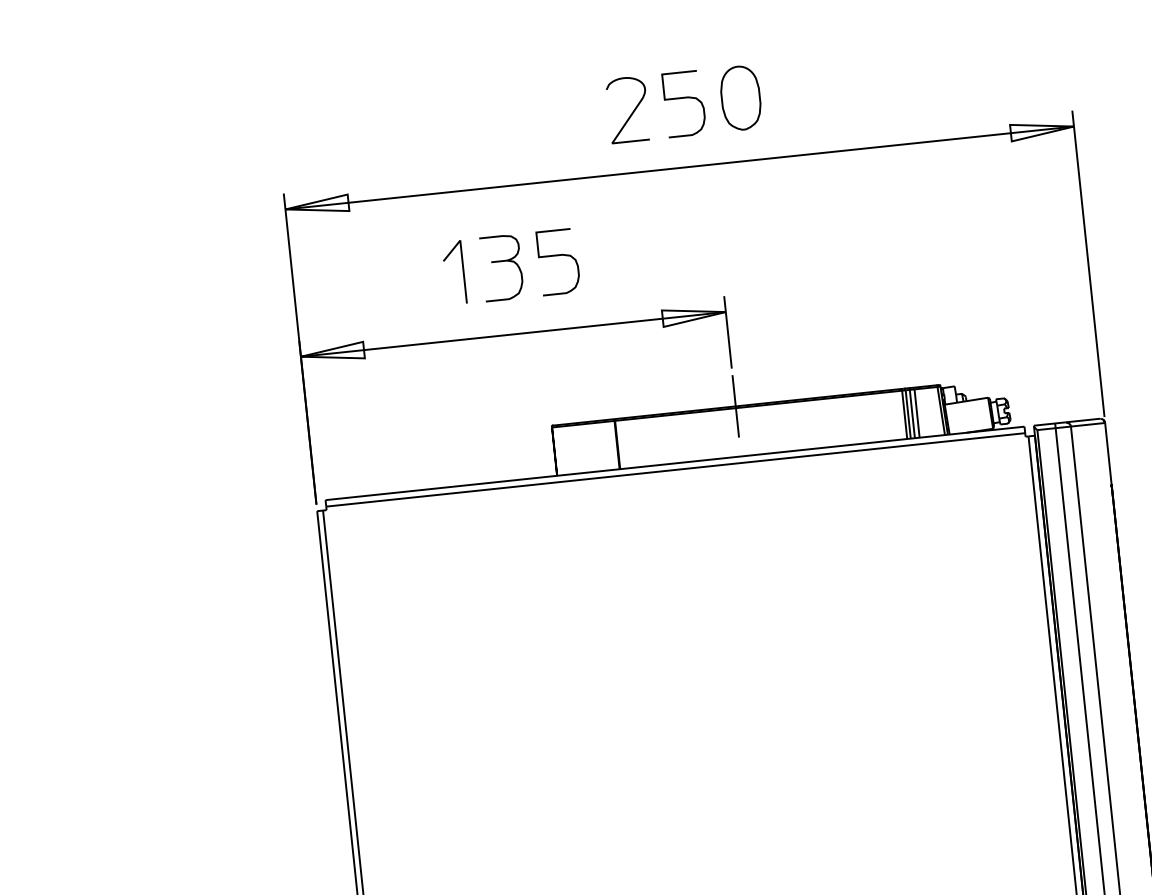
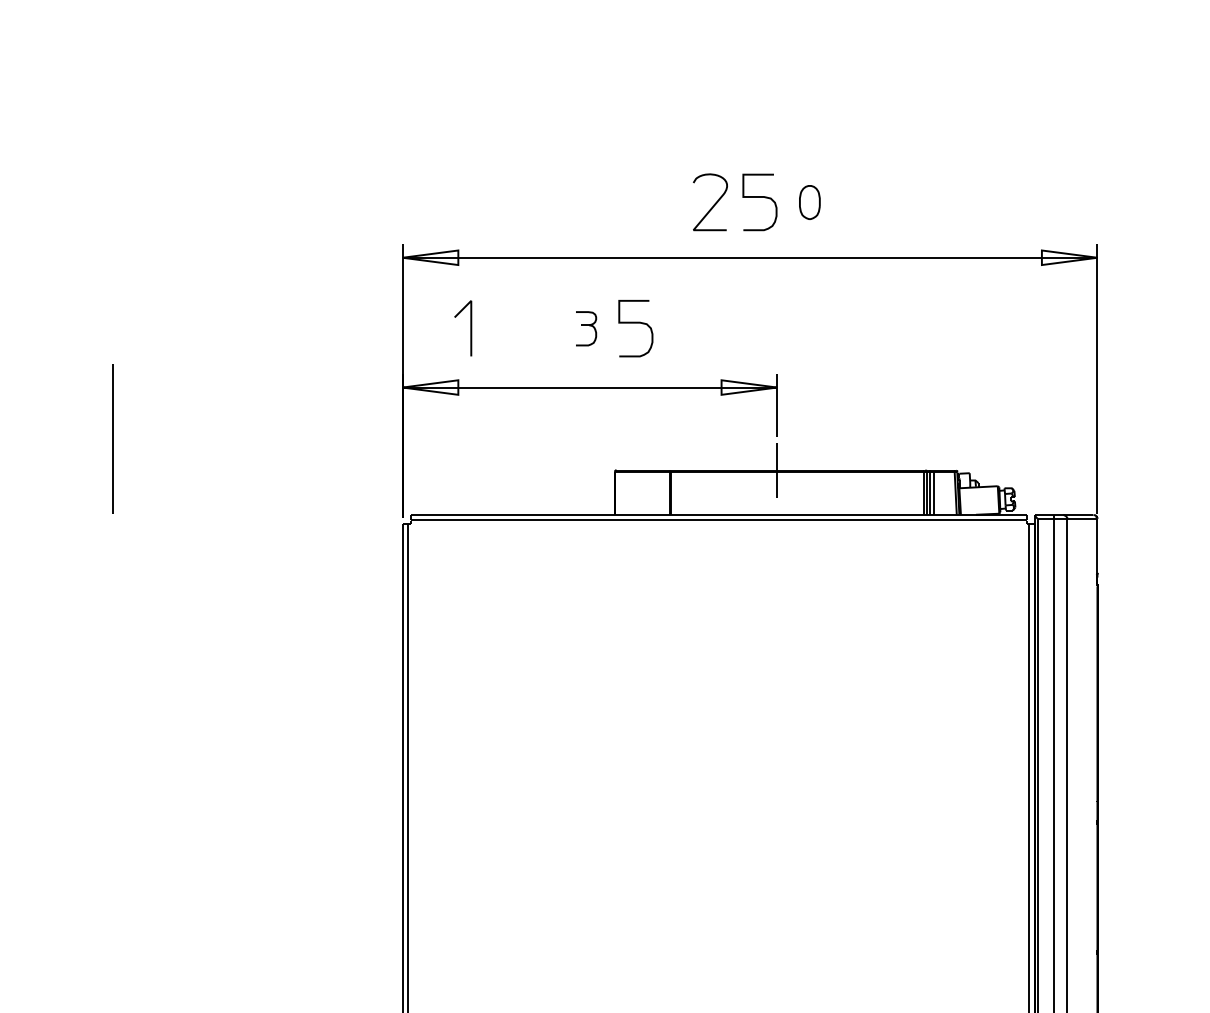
part: (740, 98) -> (809, 202), size x0.6
part: (502, 267) -> (586, 328), size x0.6
curve: (462, 271) -> (470, 328), moved

